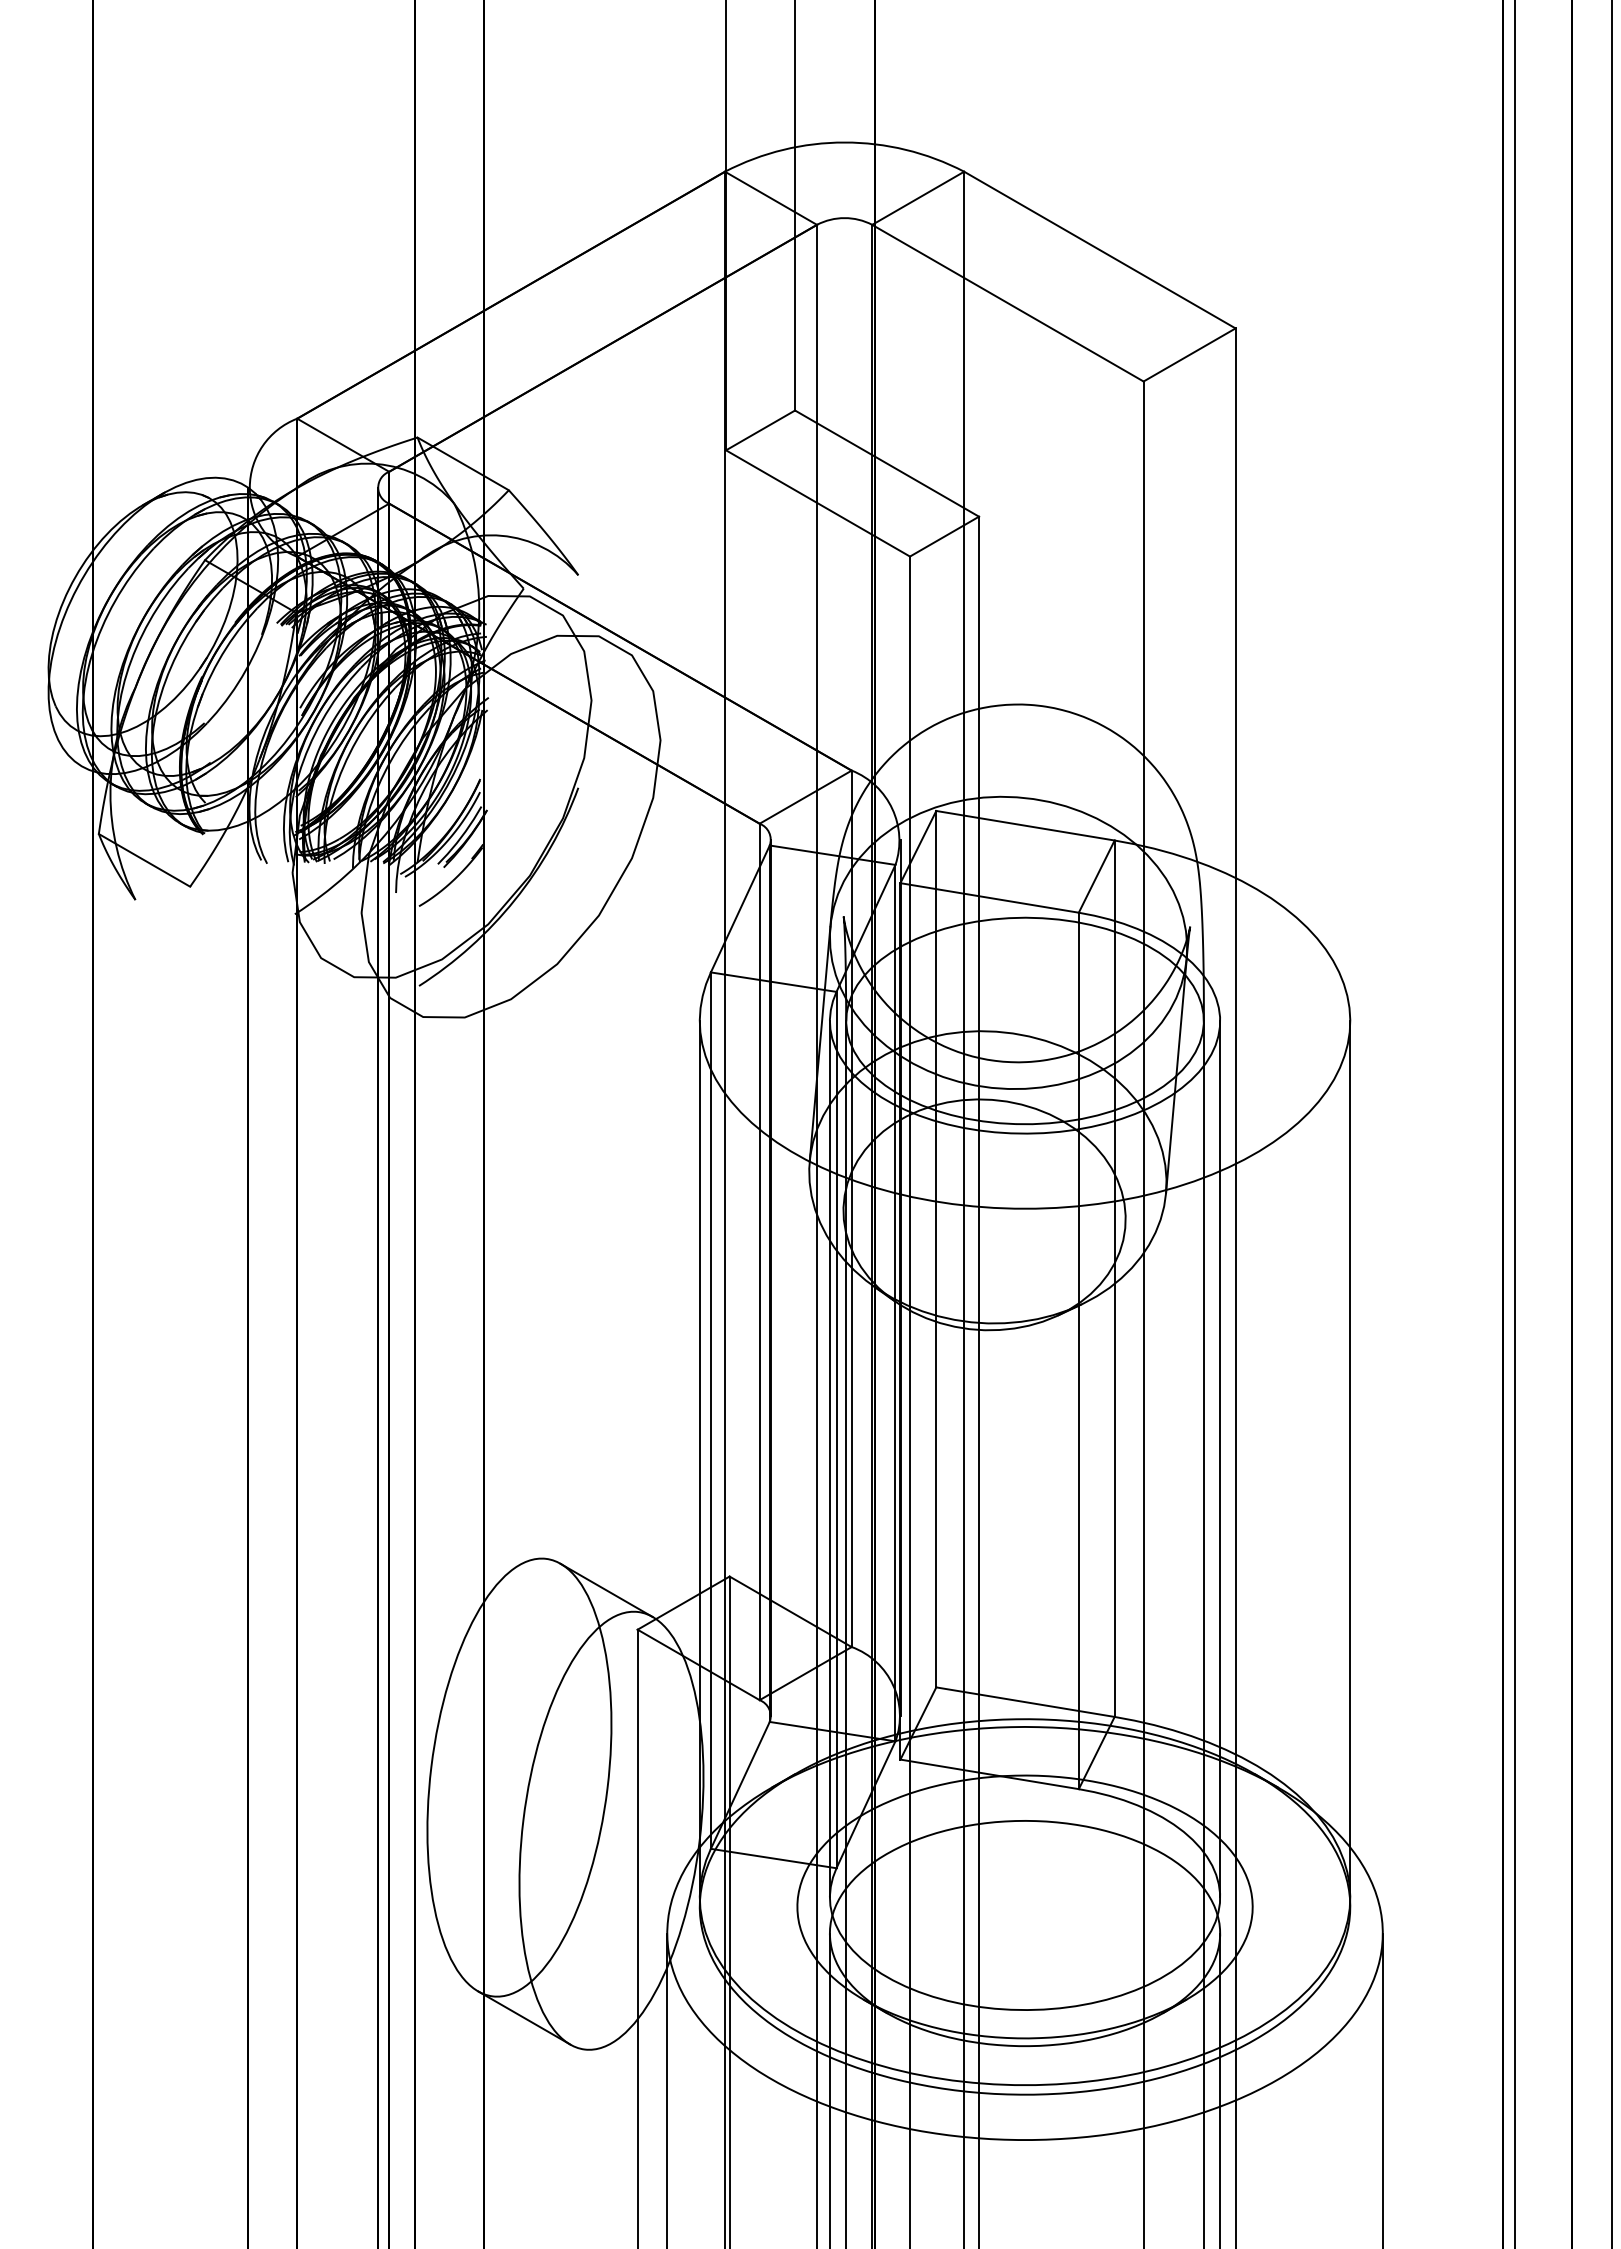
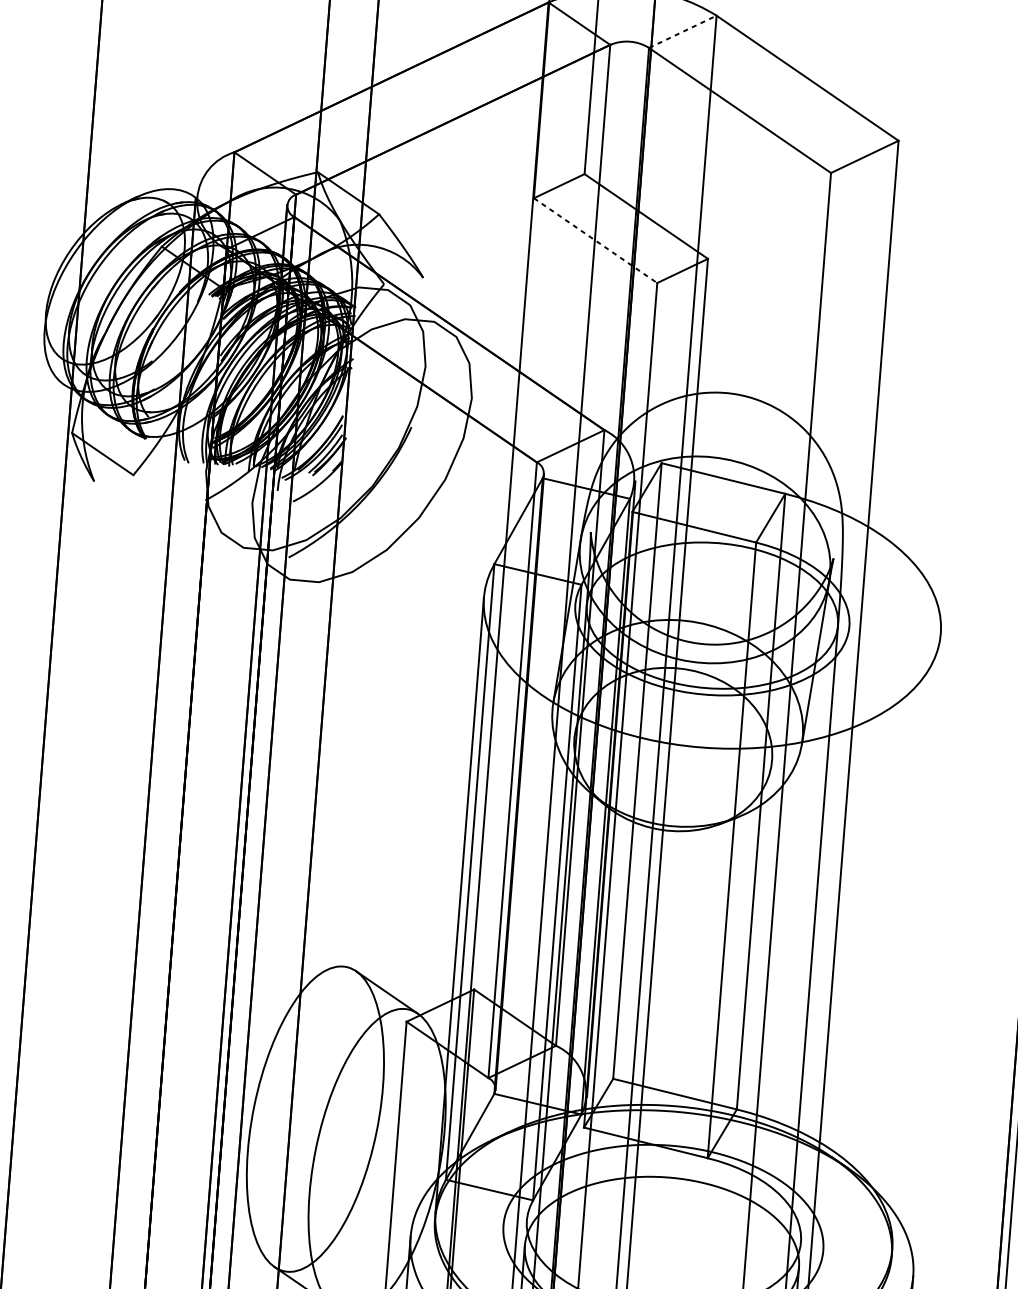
line: (918, 198) -> (683, 32), solid -> dashed
line: (818, 503) -> (595, 240), solid -> dashed
line: (829, 1459) -> (550, 912), removed
line: (1220, 1459) -> (825, 934), removed
line: (1350, 1459) -> (916, 941), removed

